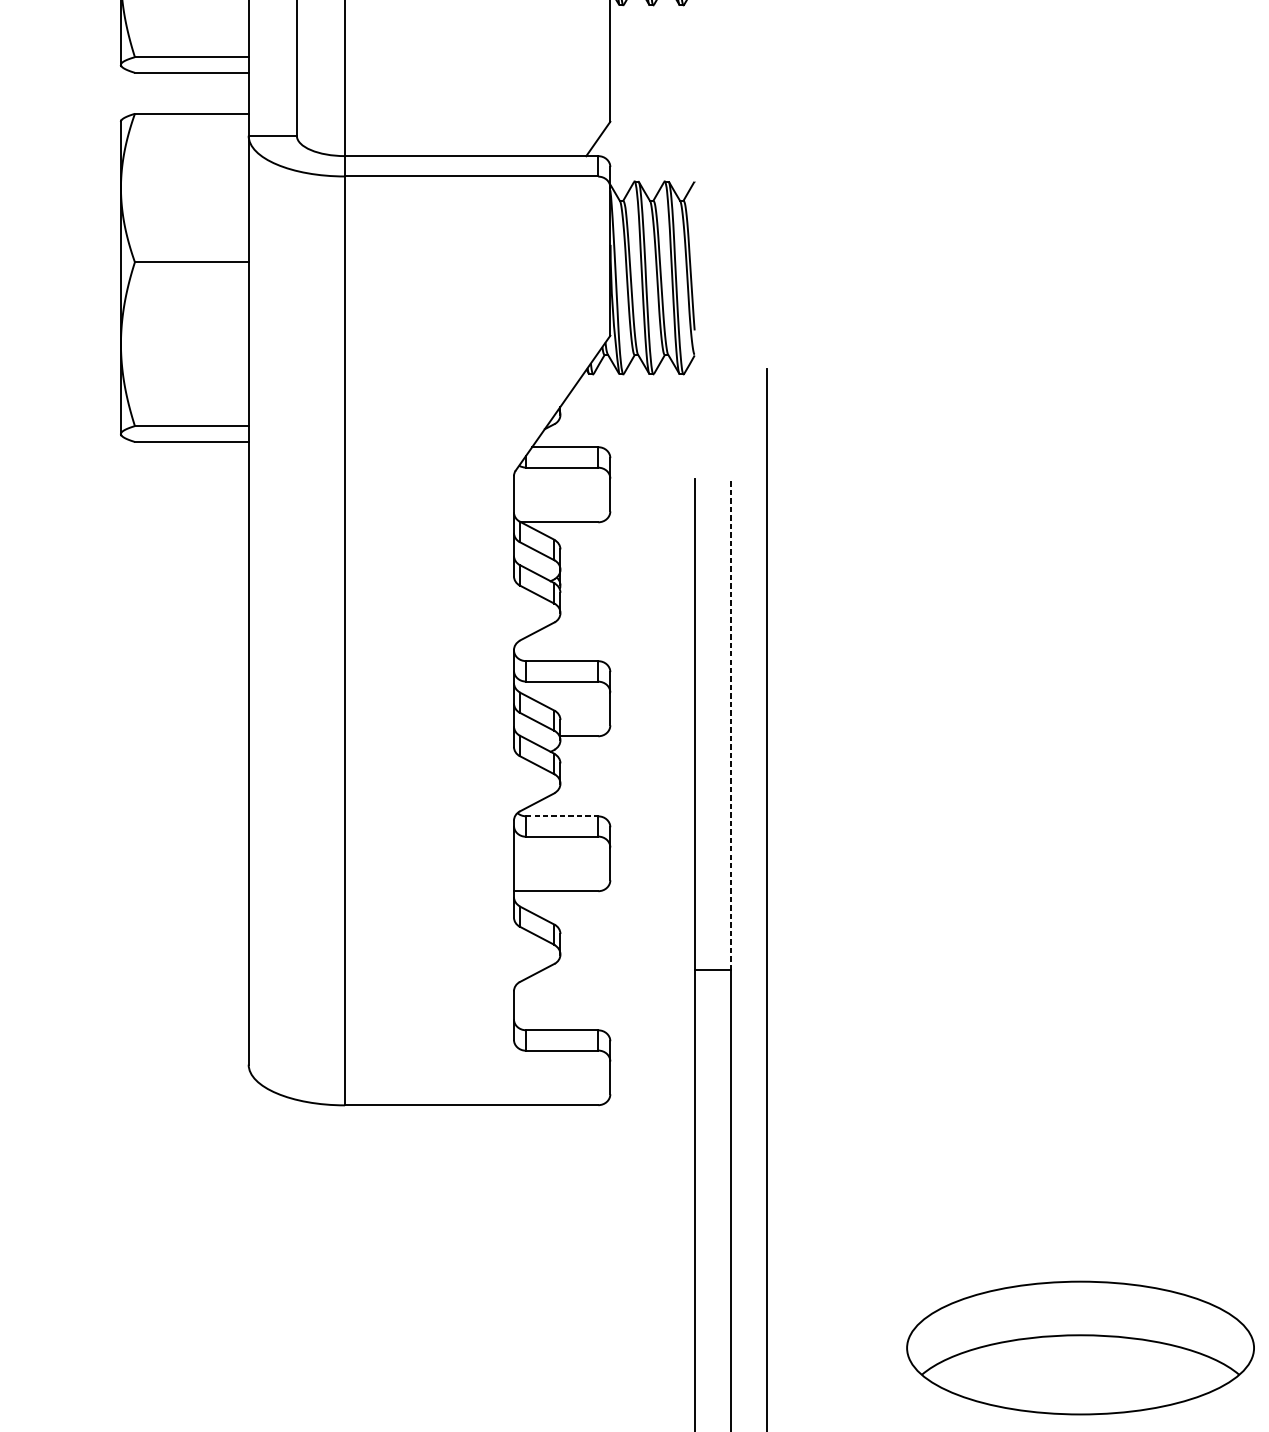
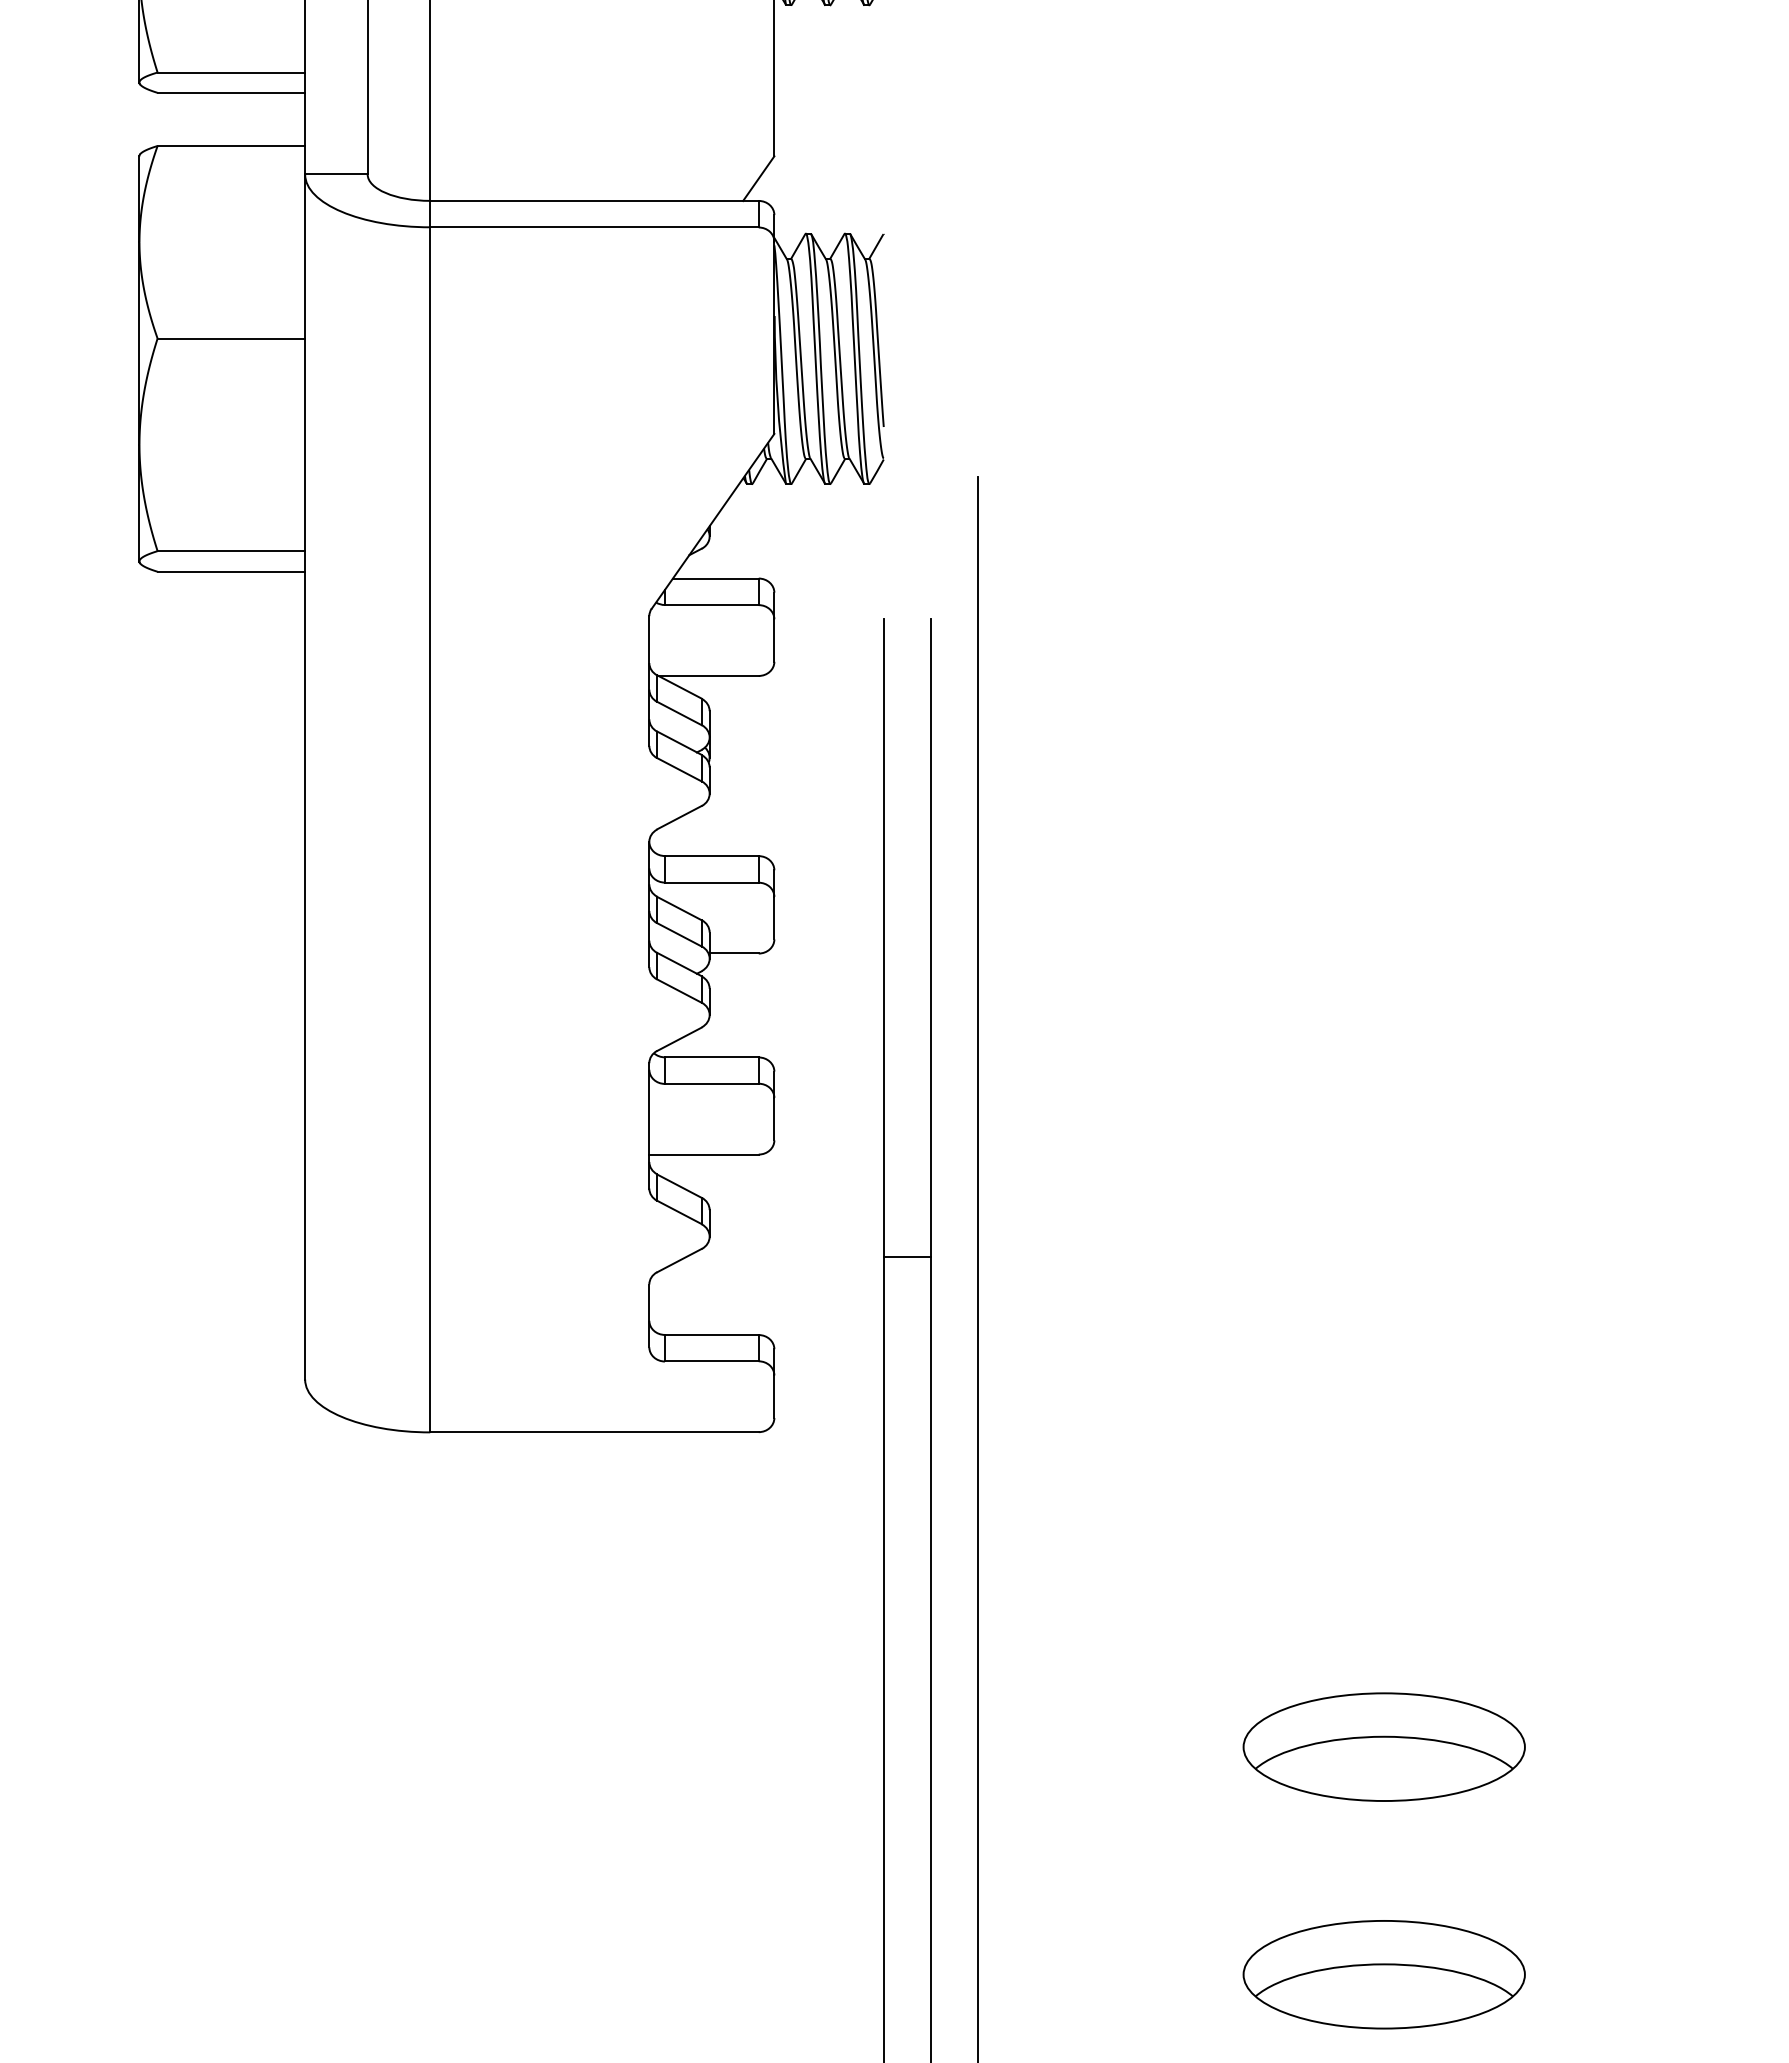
line: (730, 724) -> (930, 938), dashed -> solid
line: (561, 816) -> (711, 1057), dashed -> solid
part: (1079, 1347) -> (1383, 1746), size x0.62

